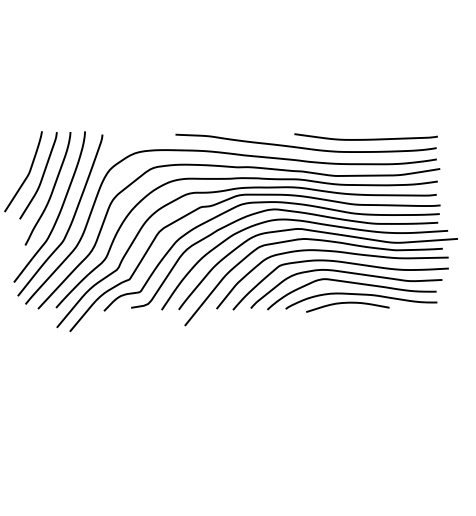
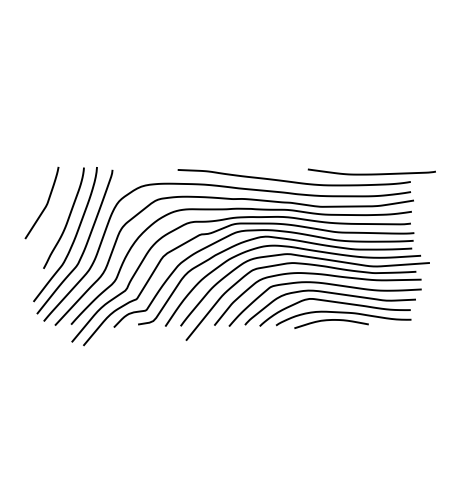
curve: (365, 138) -> (371, 173), moved
curve: (40, 177) -> (57, 208), removed

